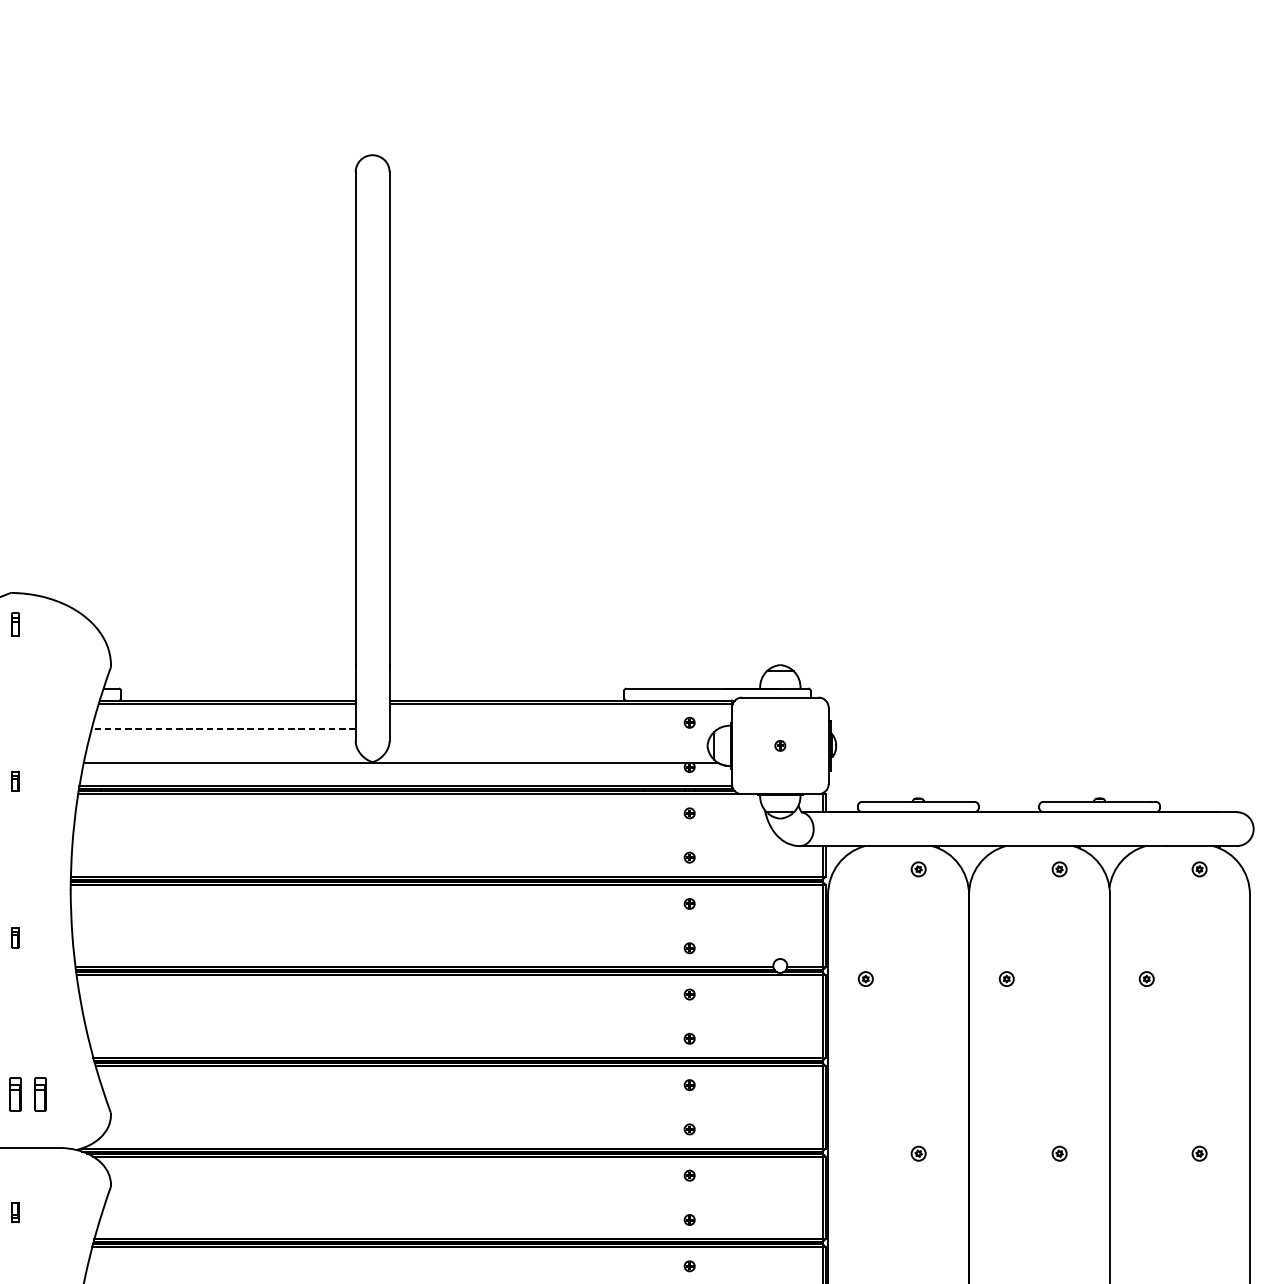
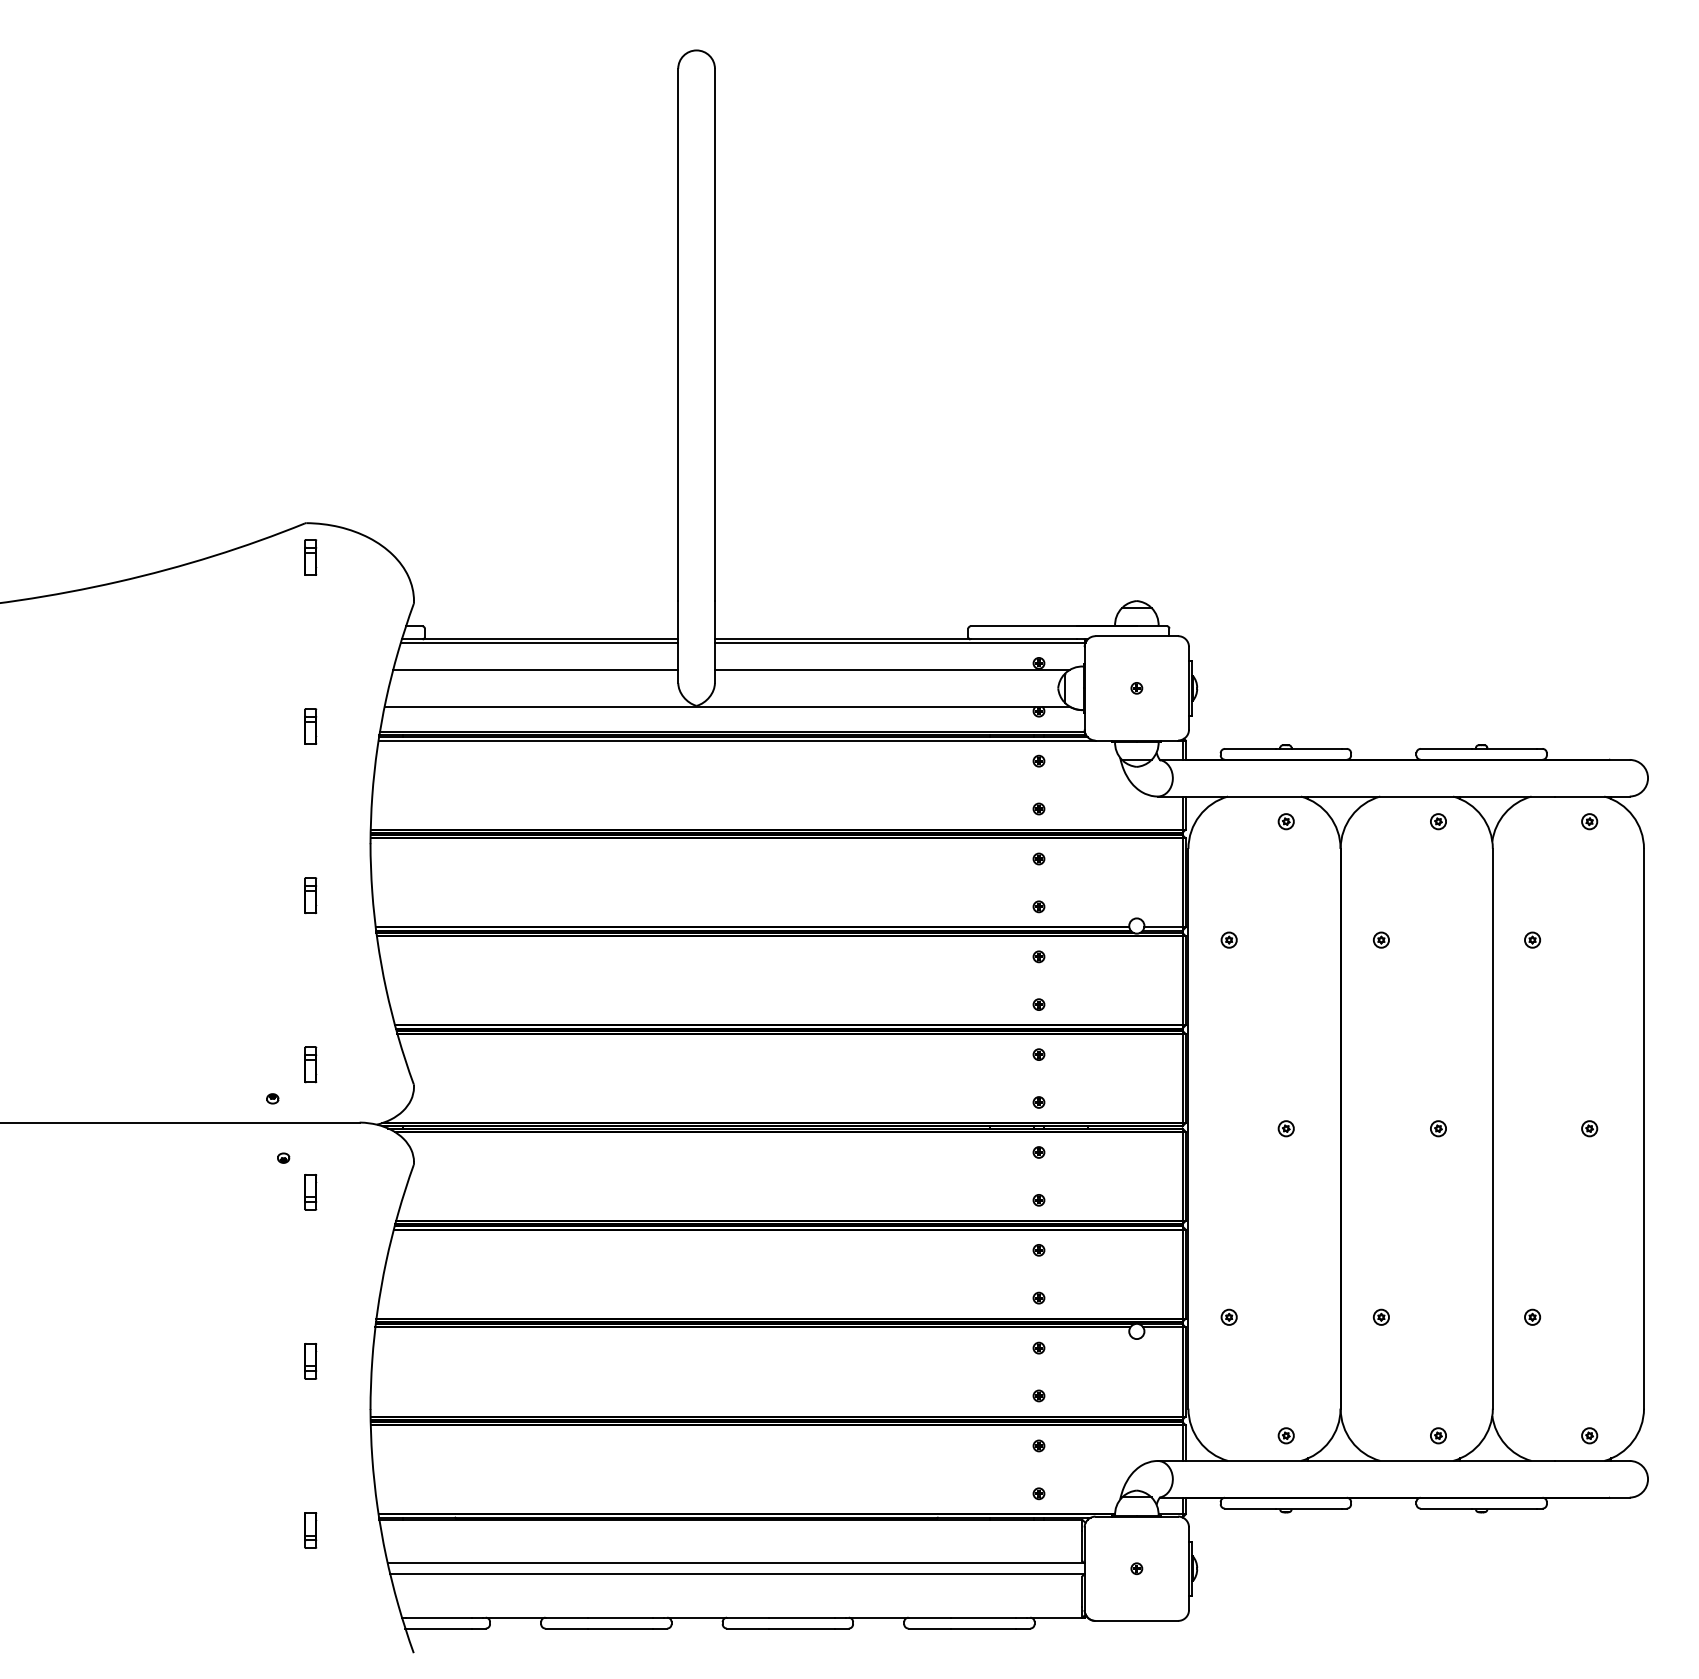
part: (15, 624) -> (310, 557), size x1.43
line: (223, 729) -> (535, 670), dashed -> solid
line: (553, 729) -> (891, 670), added
part: (15, 781) -> (310, 726), size x1.67
part: (15, 937) -> (310, 895), size x1.67
part: (40, 1094) -> (337, 1064), removed
part: (15, 1212) -> (310, 1192), size x1.67

